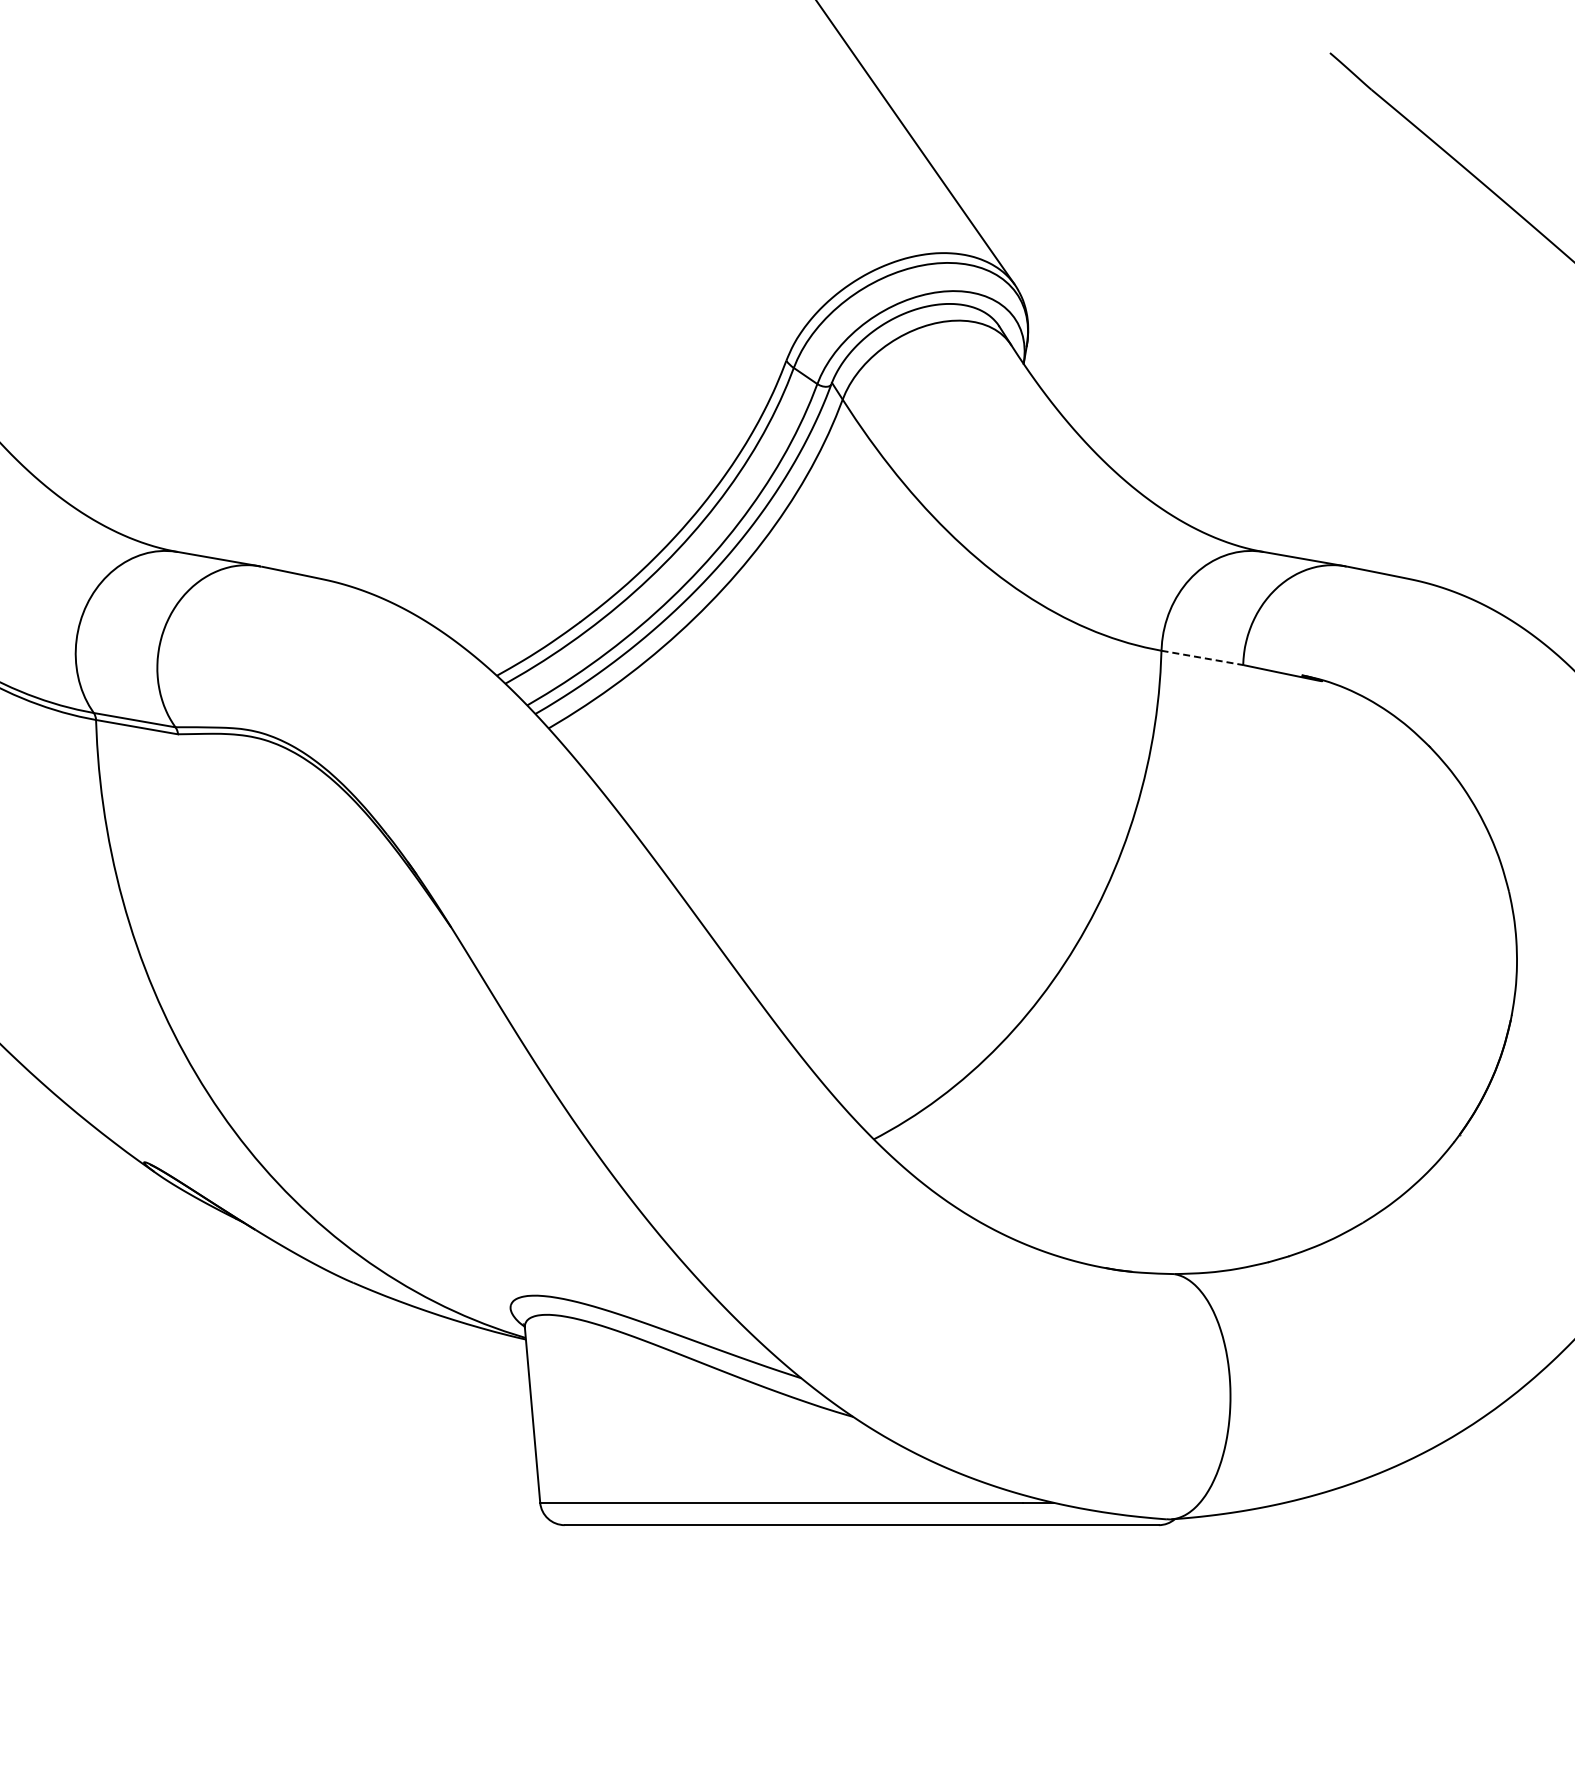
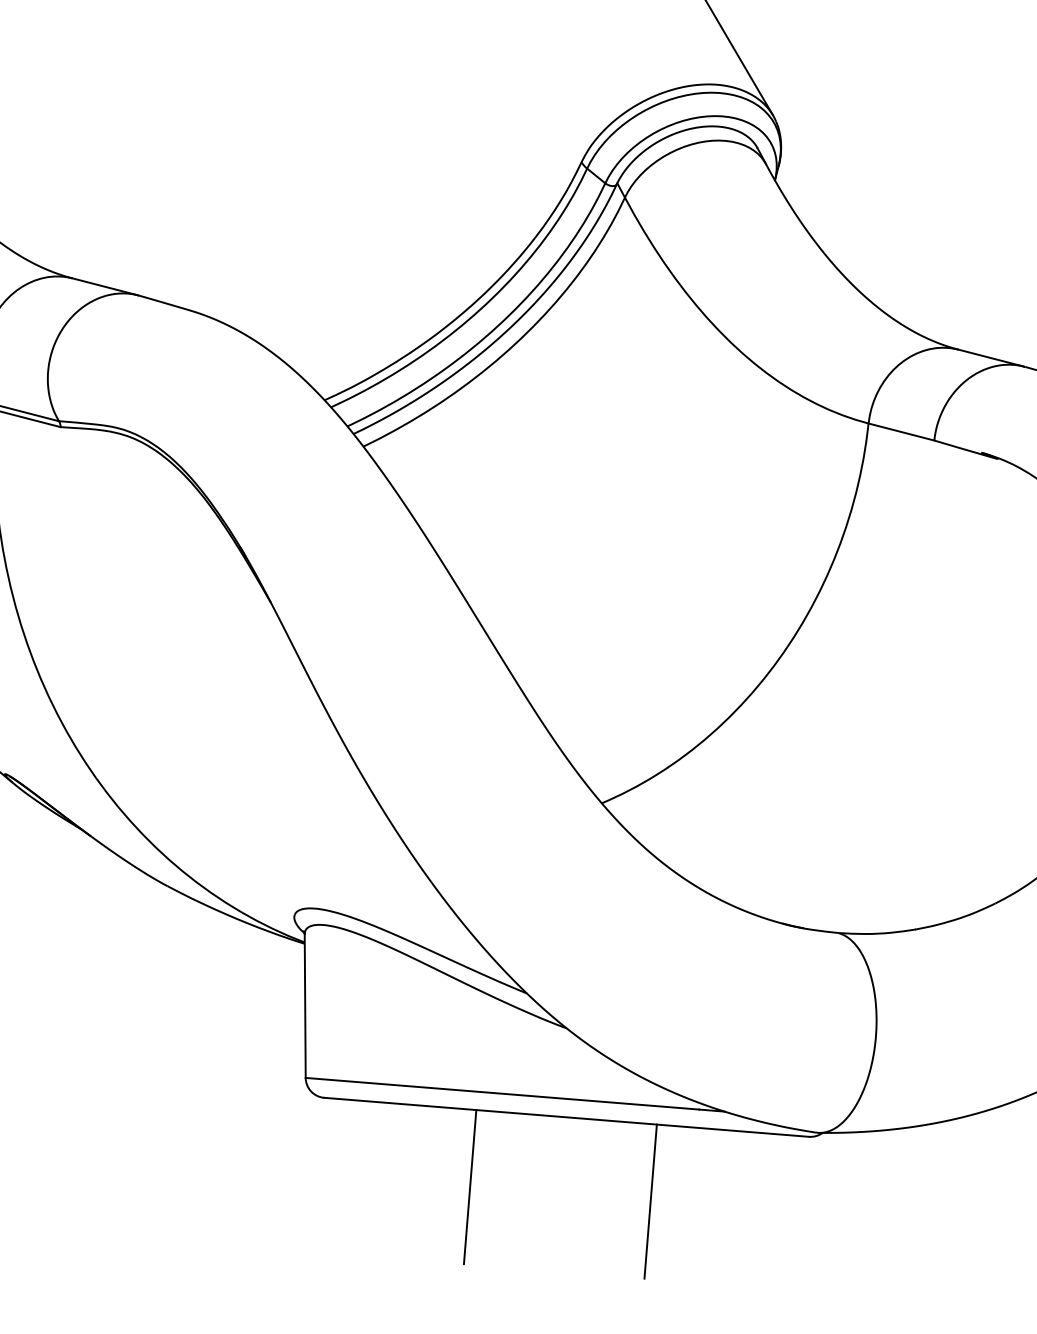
line: (1202, 658) -> (901, 432), dashed -> solid
line: (751, 1619) -> (470, 1187), added
line: (972, 1619) -> (650, 1201), added

